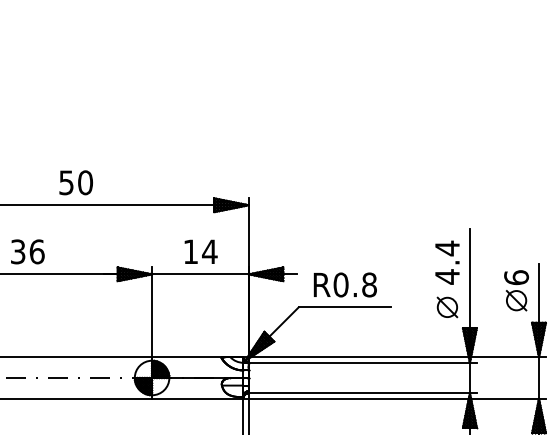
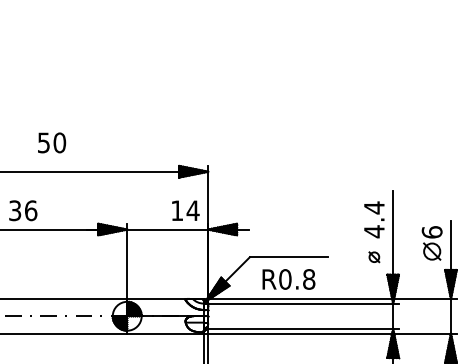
text: (75, 182) -> (51, 142), moved
text: (200, 251) -> (185, 210), moved
text: (344, 284) -> (288, 279), moved
part: (447, 307) -> (374, 257), size x0.6

